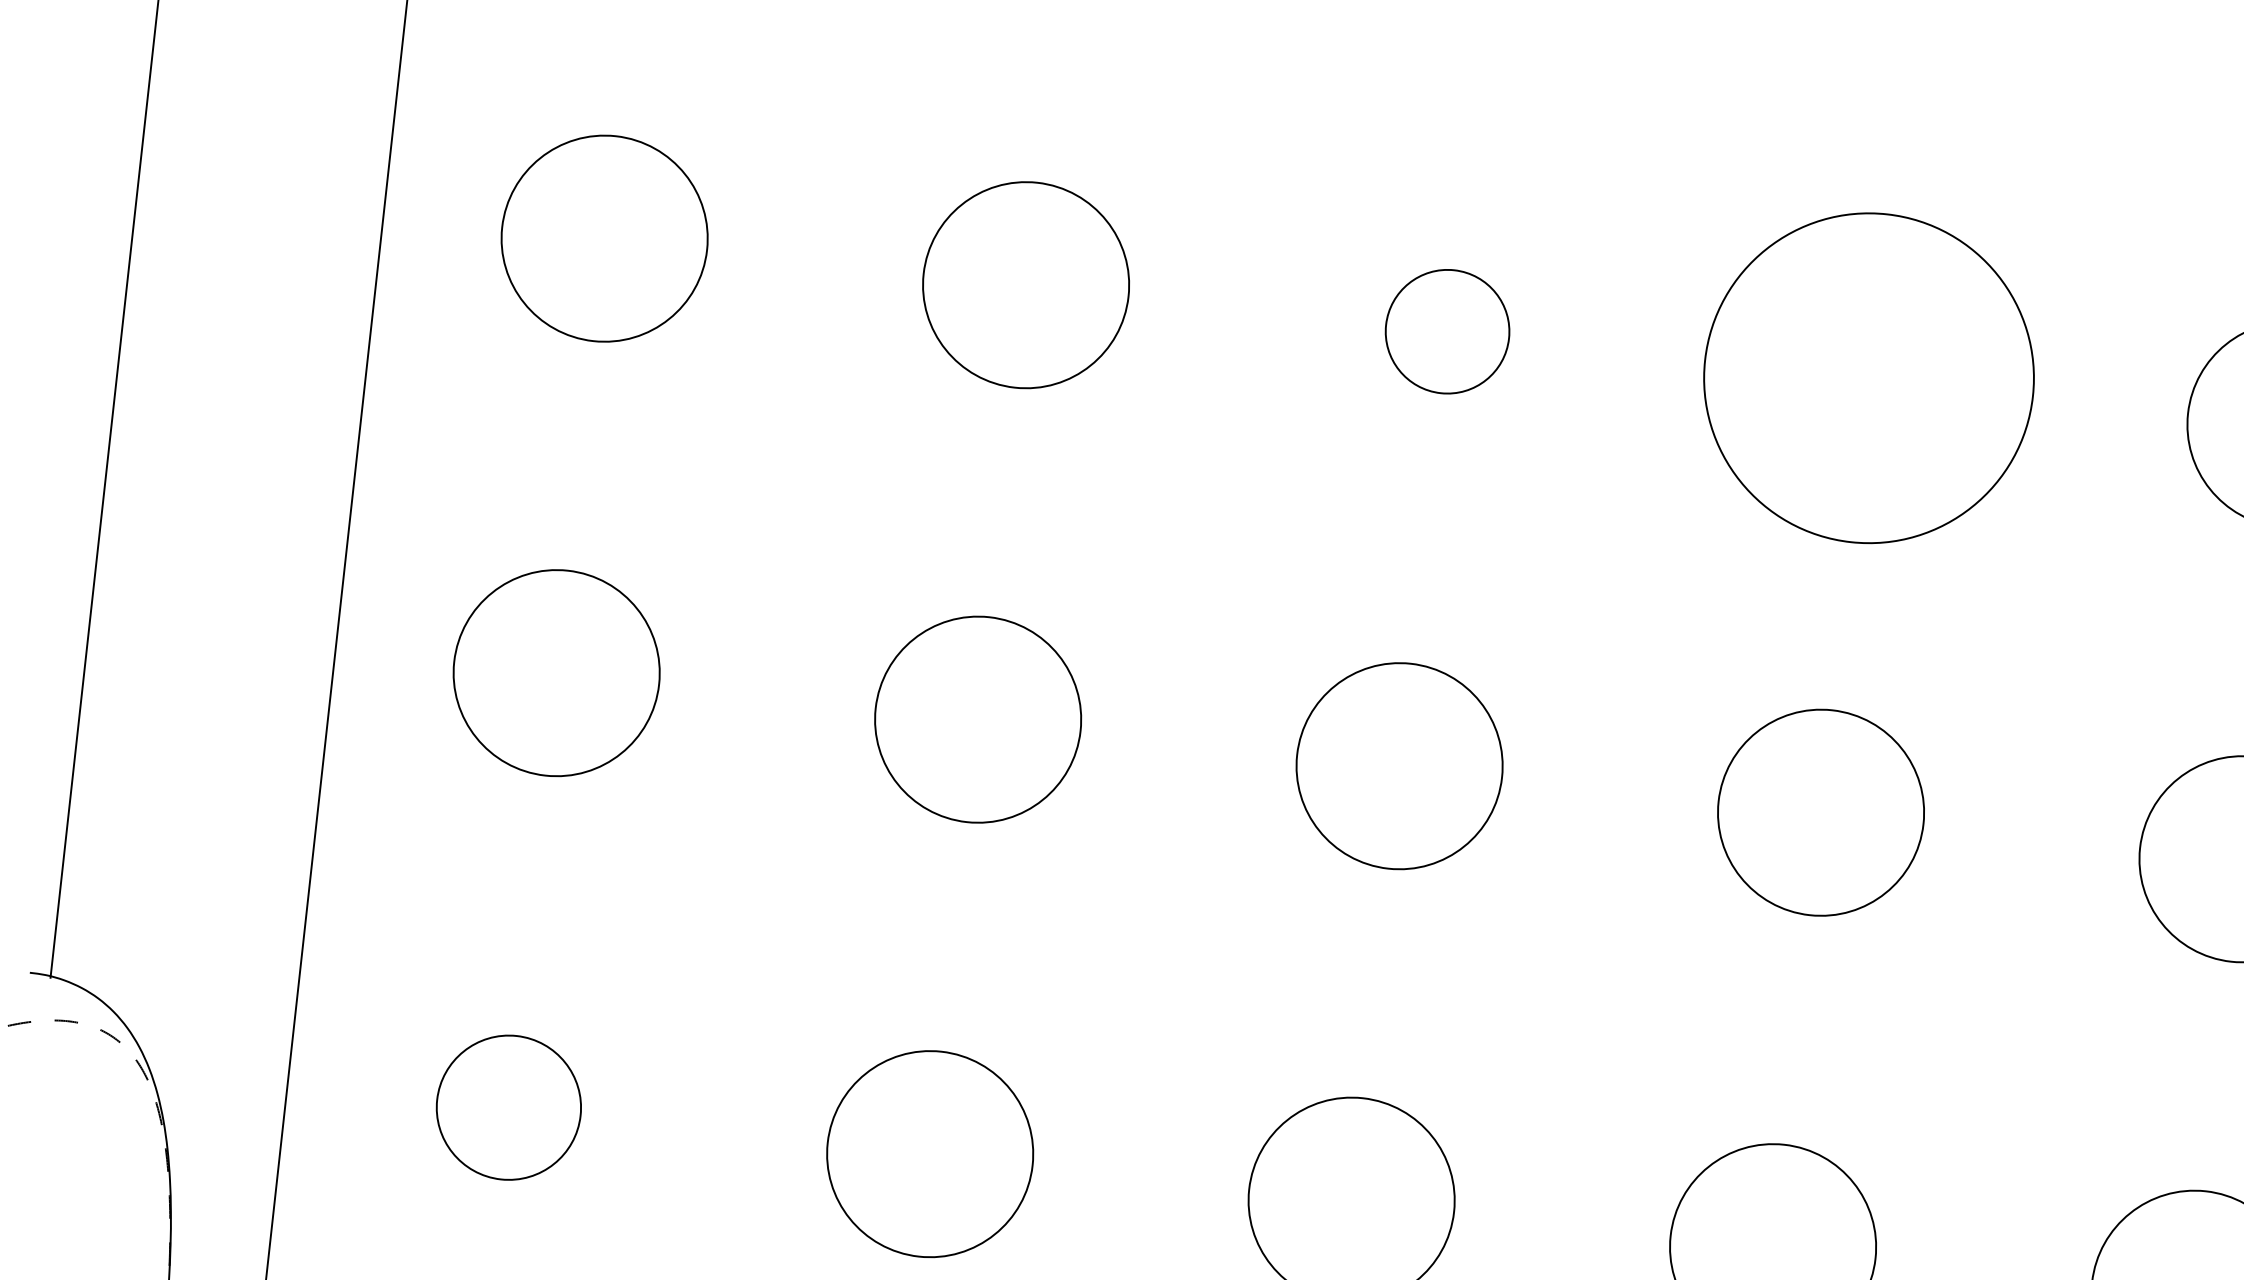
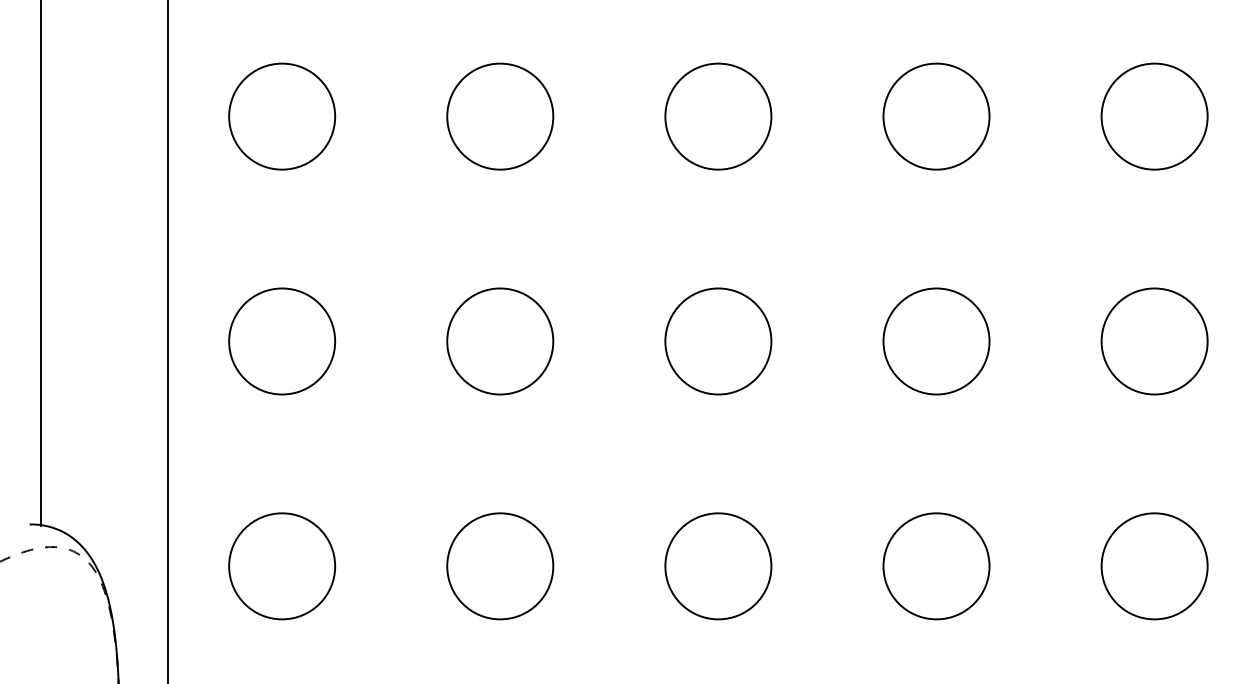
circle: (1447, 331) -> (718, 116), size x1.67
circle: (1869, 377) -> (936, 116), size x0.62
circle: (509, 1107) -> (282, 566), size x1.43

